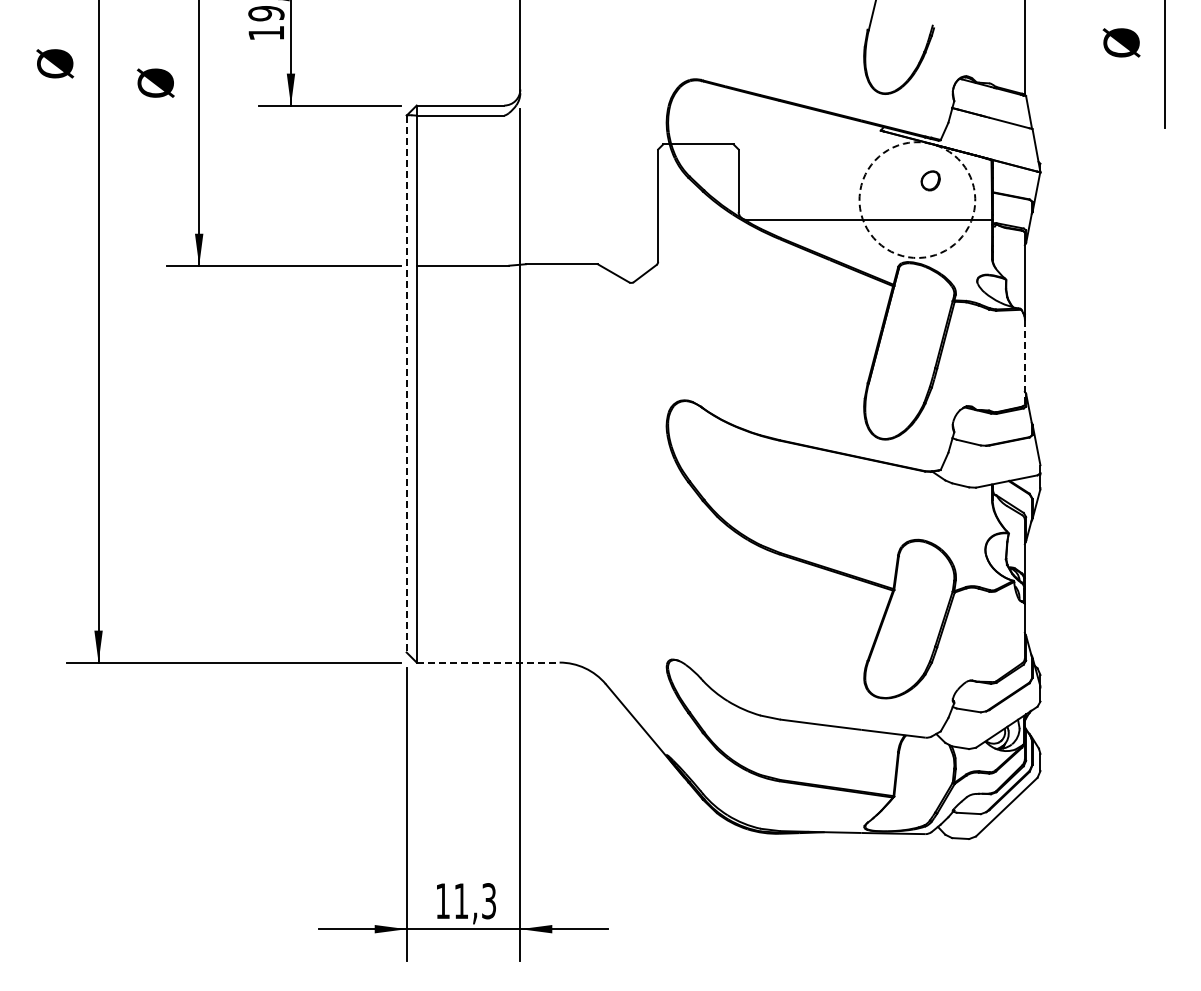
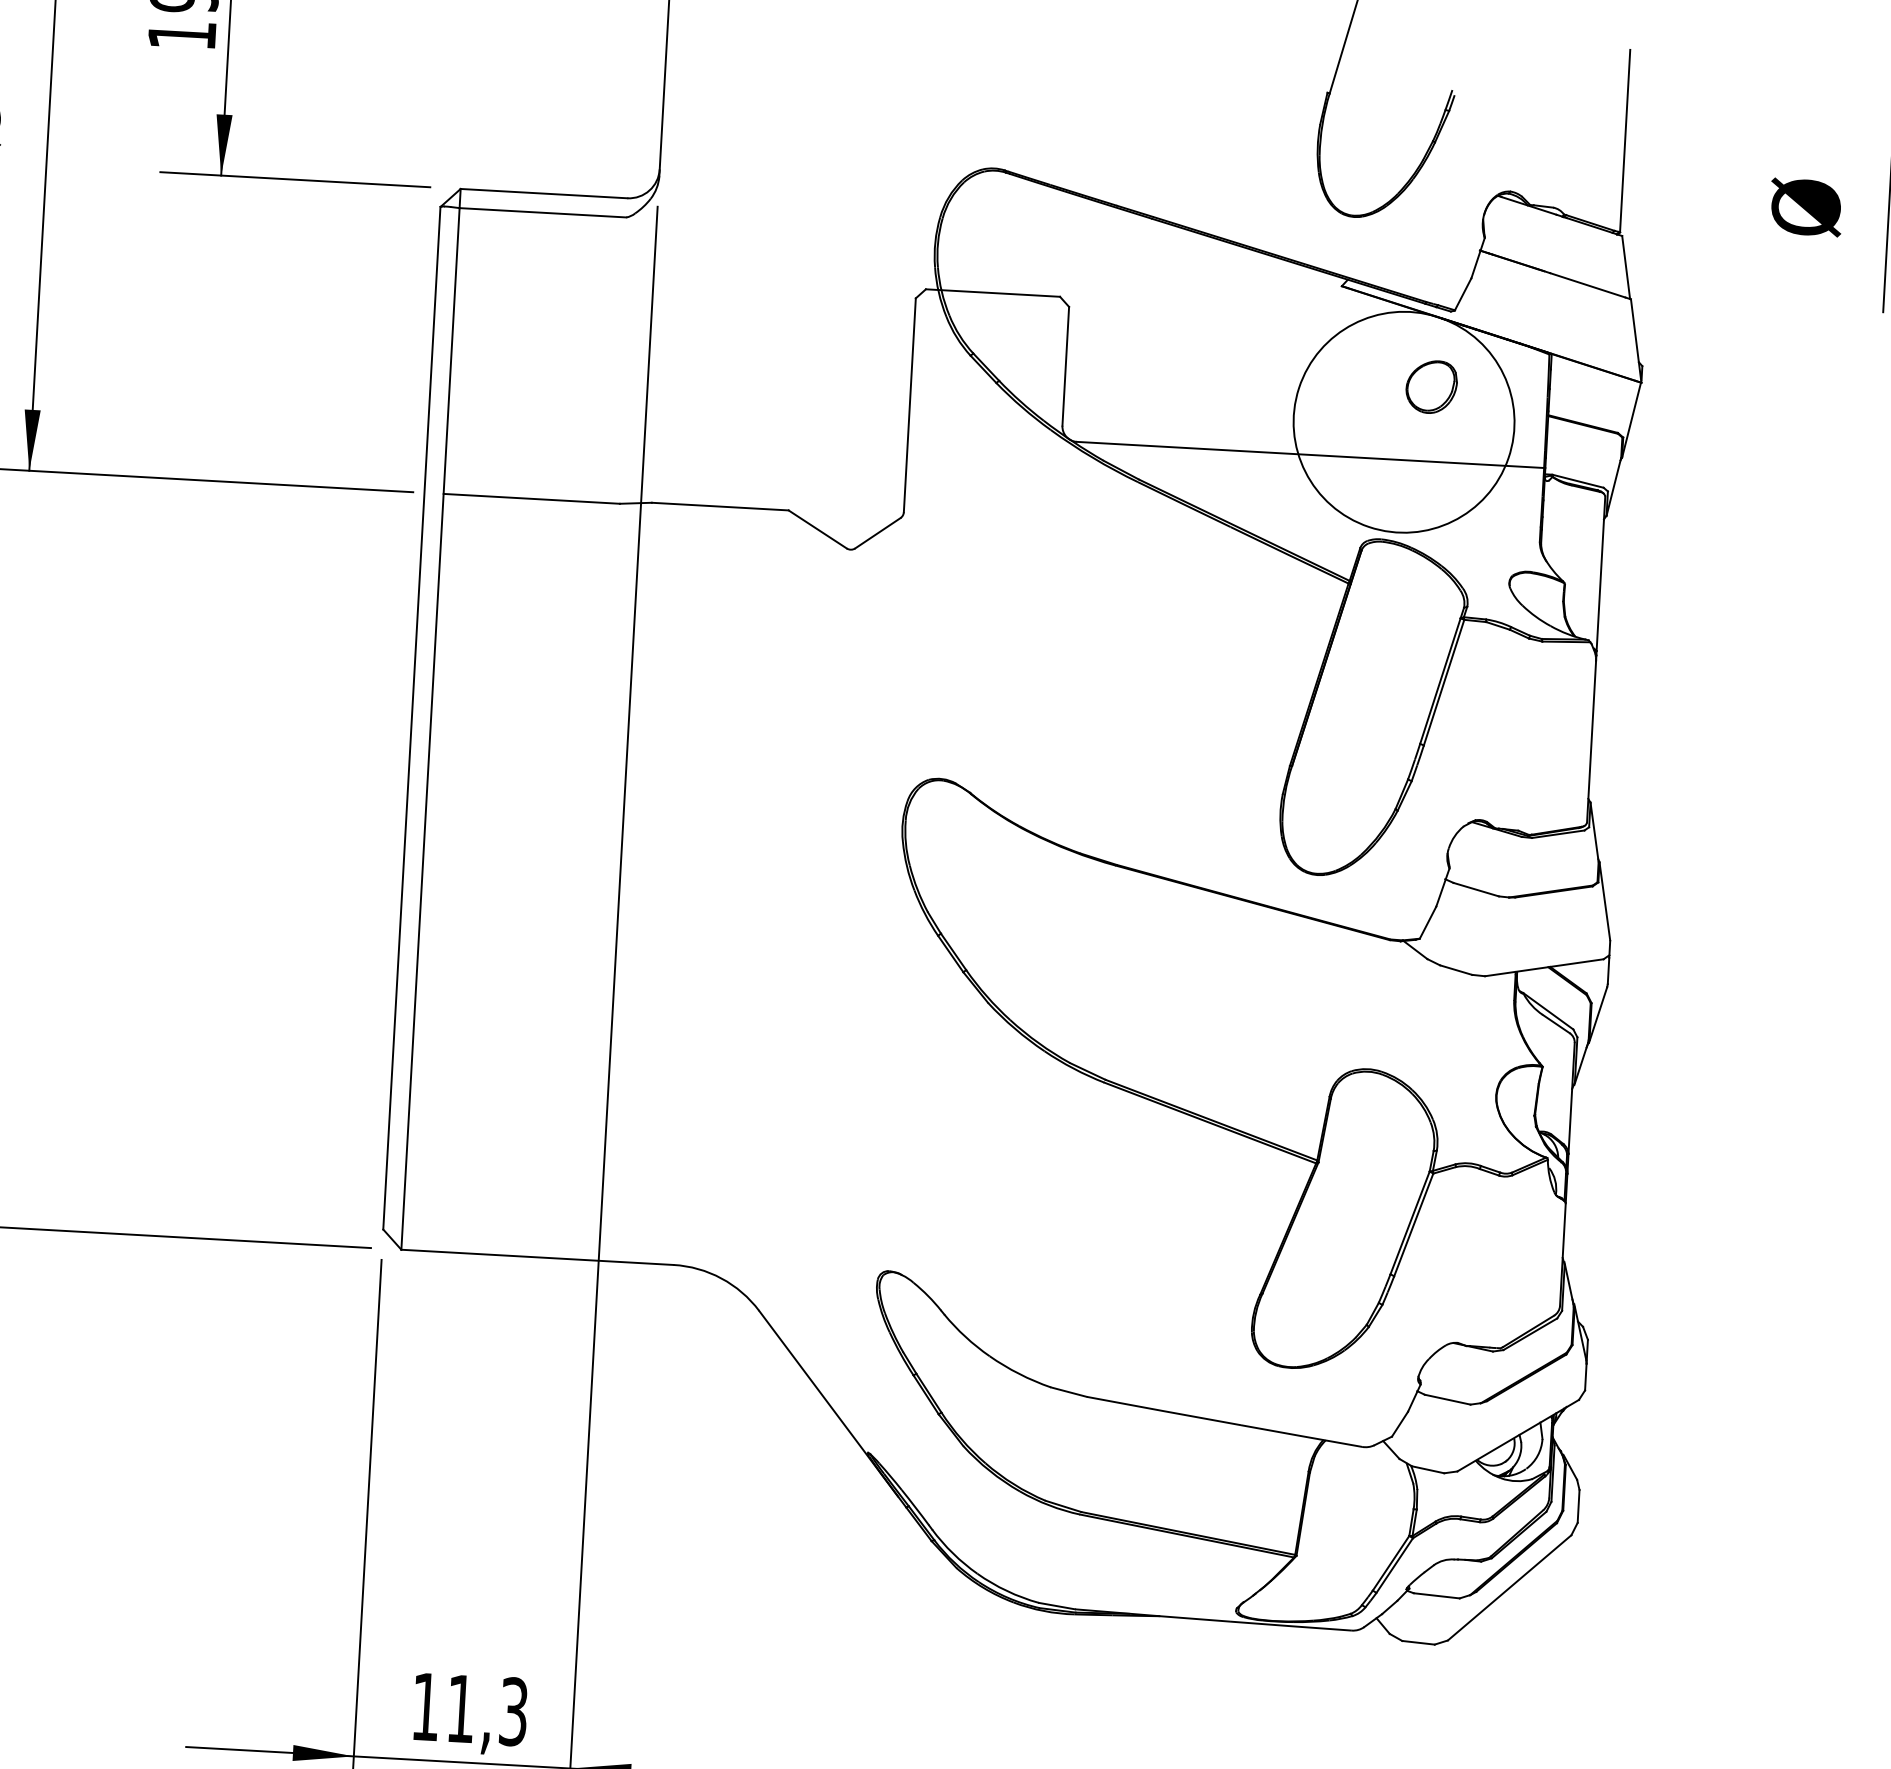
text: (1121, 42) -> (1806, 206), moved
part: (930, 180) -> (1431, 386), size x1.43
arc: (902, 255) -> (1369, 526), dashed -> solid
line: (1024, 362) -> (1590, 742), dashed -> solid
line: (406, 384) -> (411, 719), dashed -> solid
line: (488, 662) -> (538, 1257), dashed -> solid

